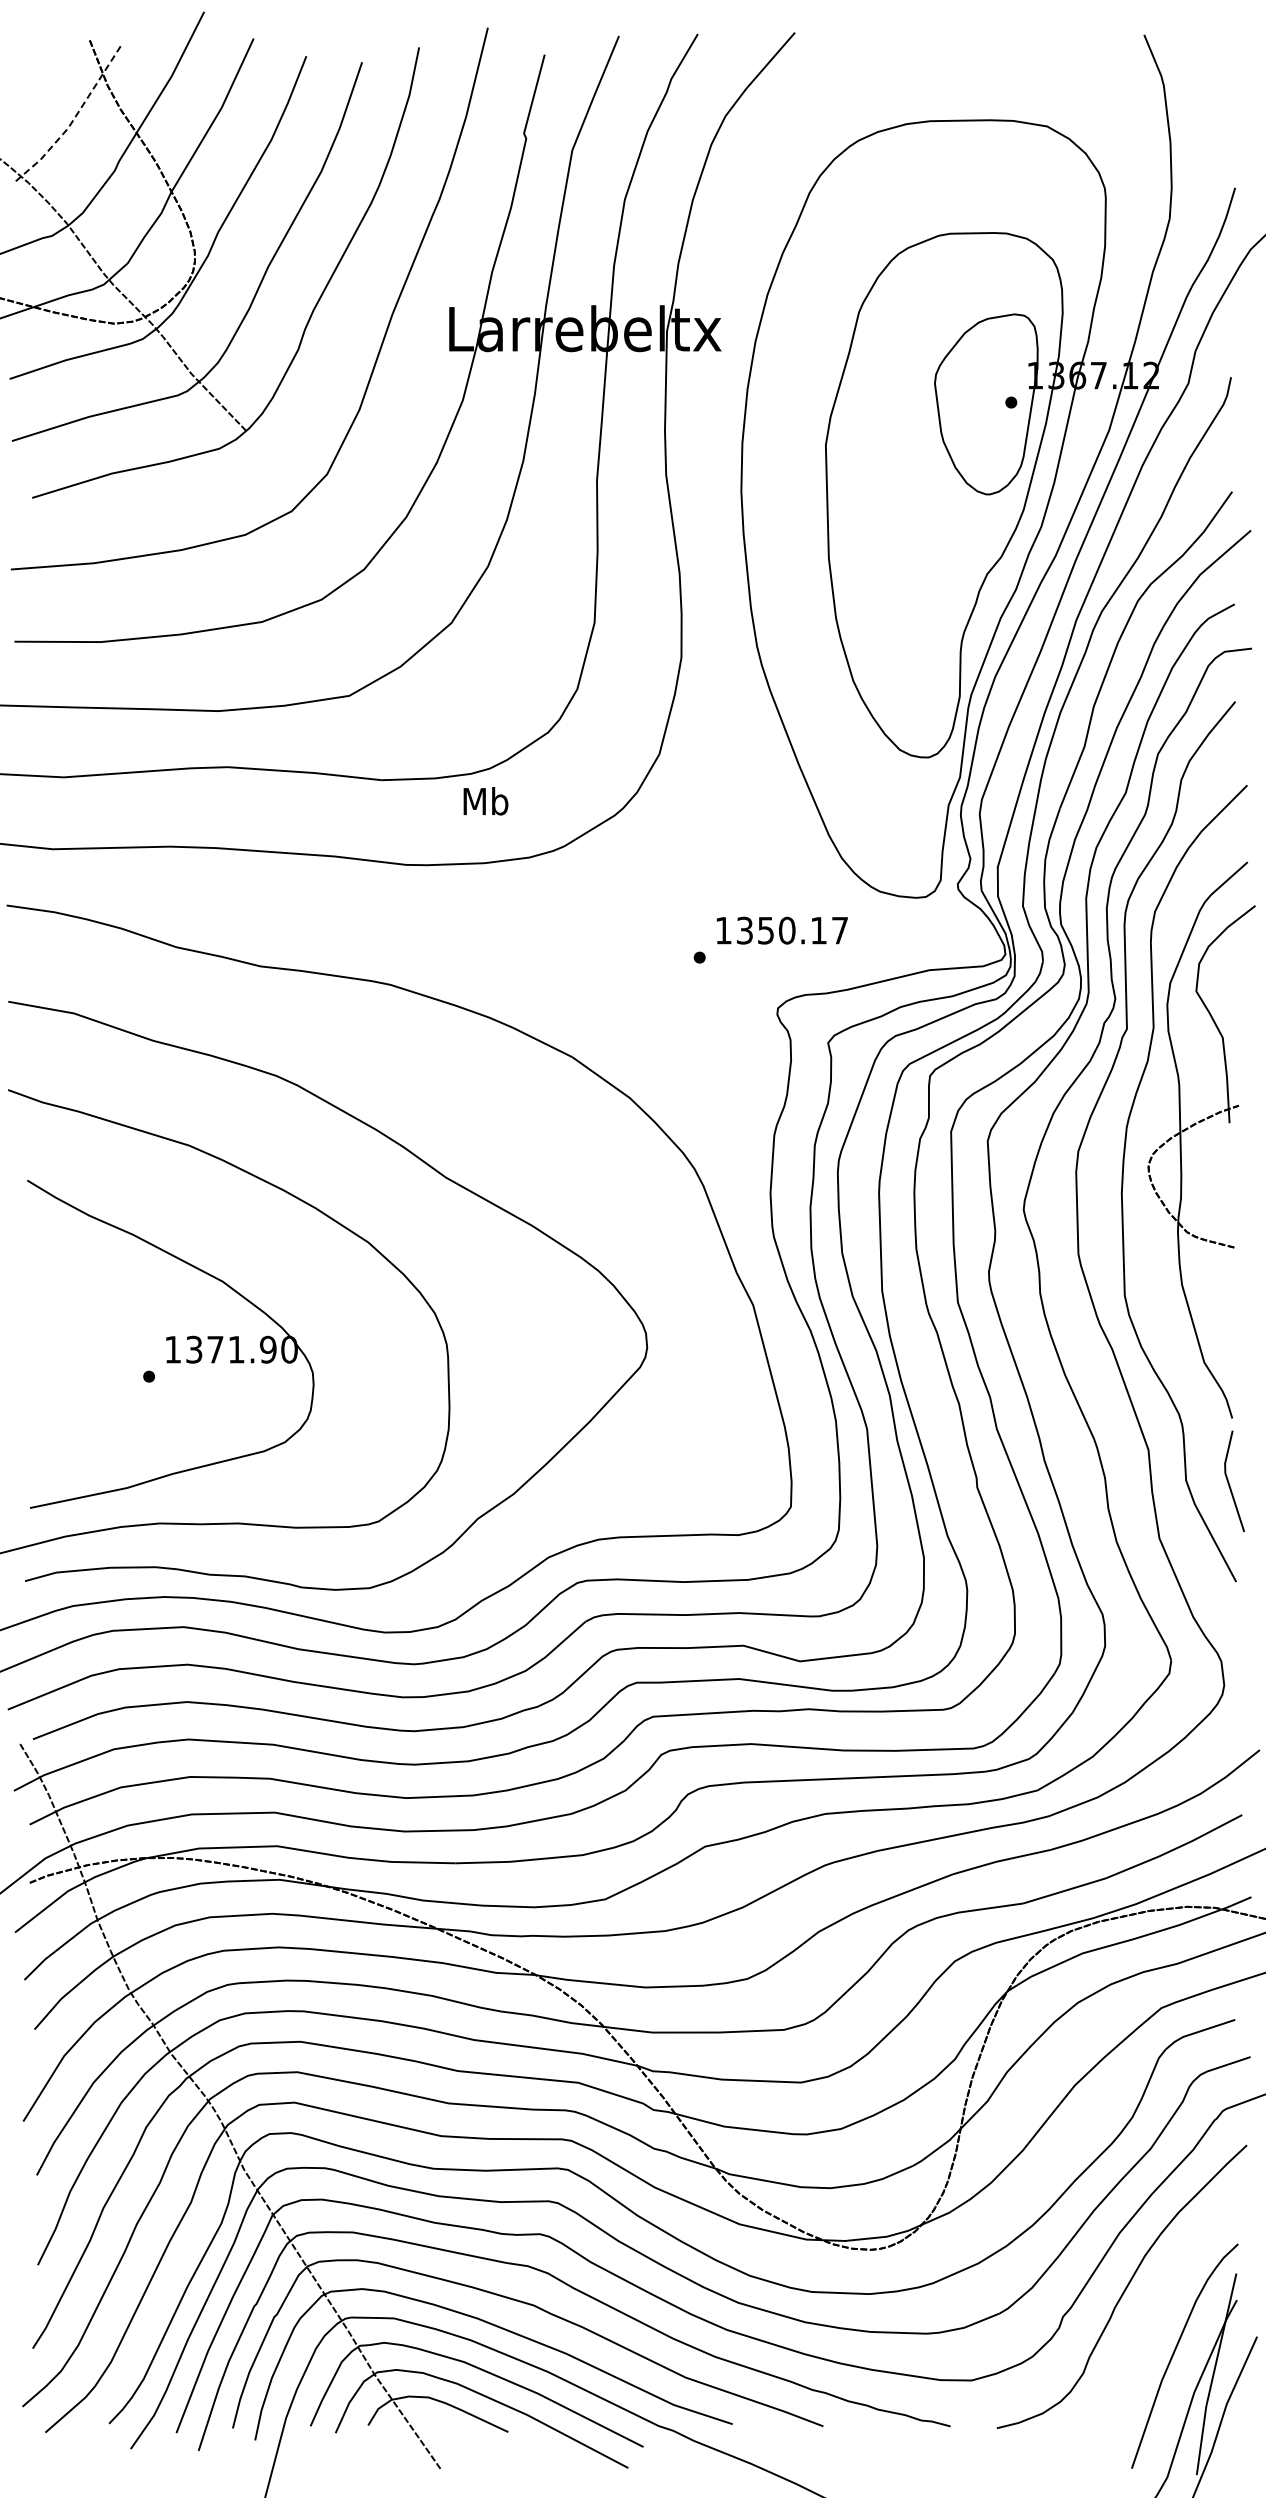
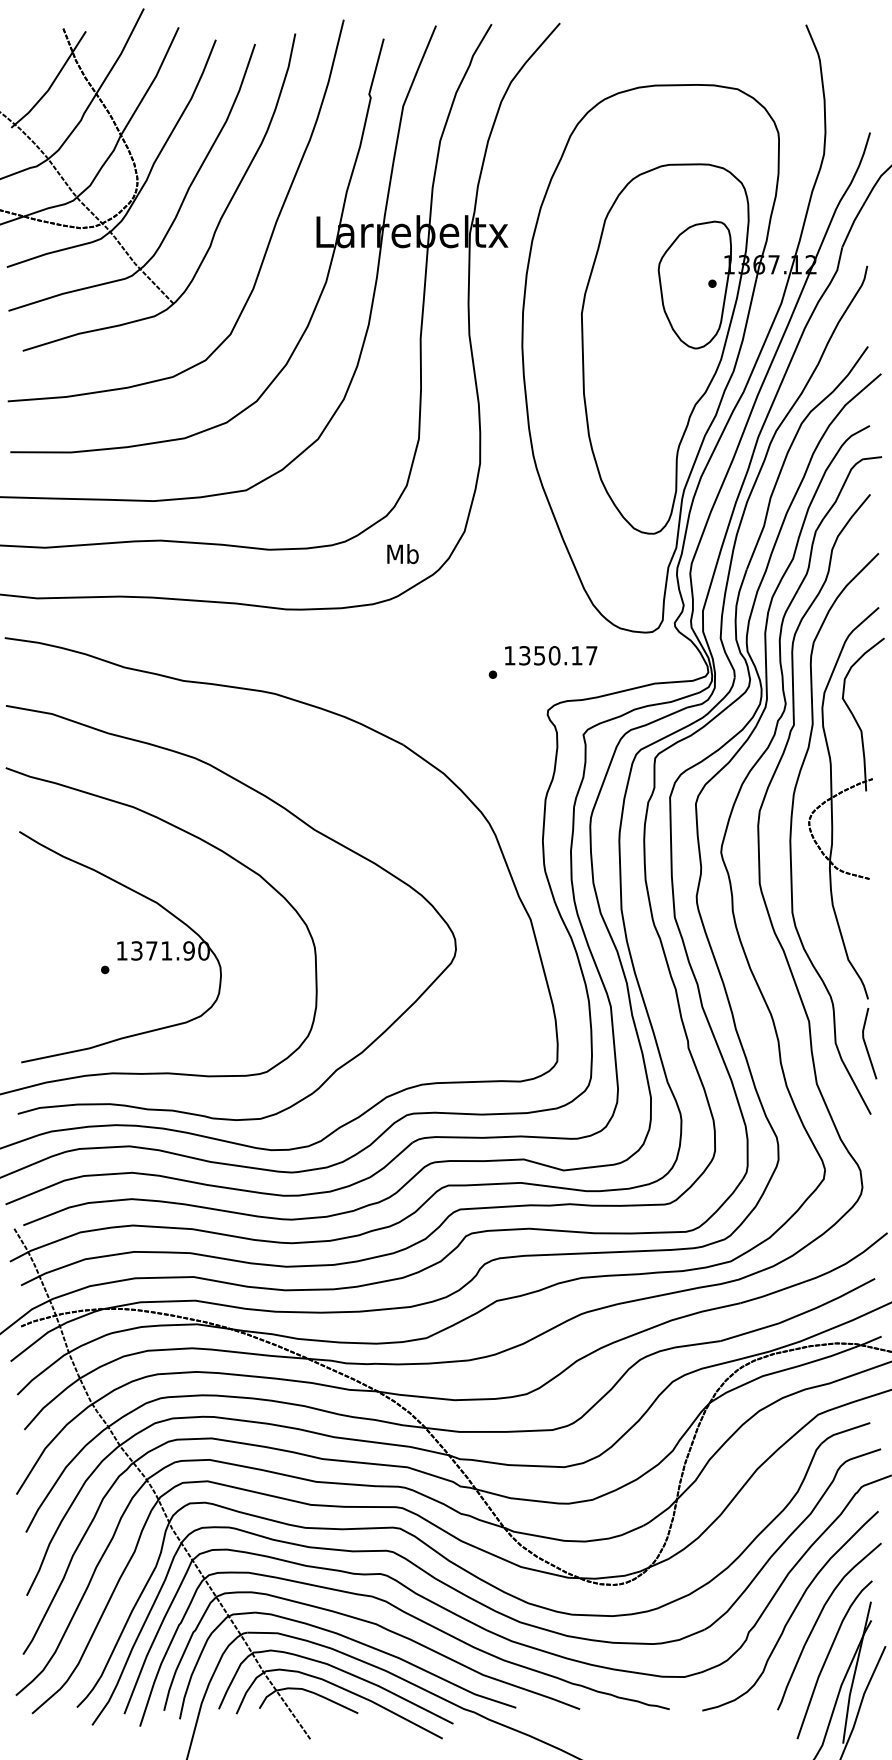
line: (74, 118) -> (52, 83), dashed -> solid
text: (485, 801) -> (402, 554), moved
curve: (1161, 2299) -> (818, 1619), added

